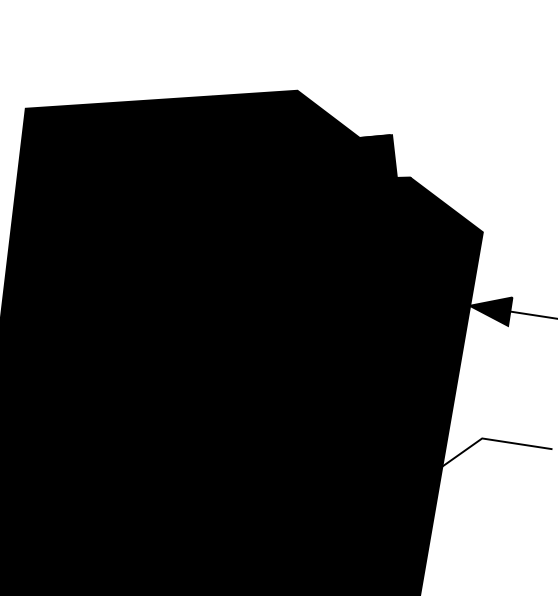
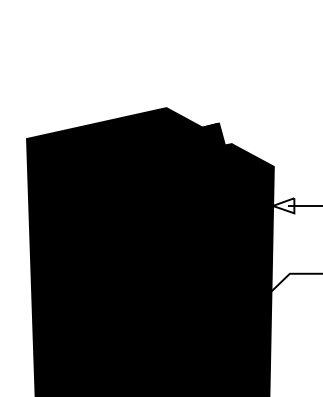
fill: (489, 307) -> (283, 205), removed

